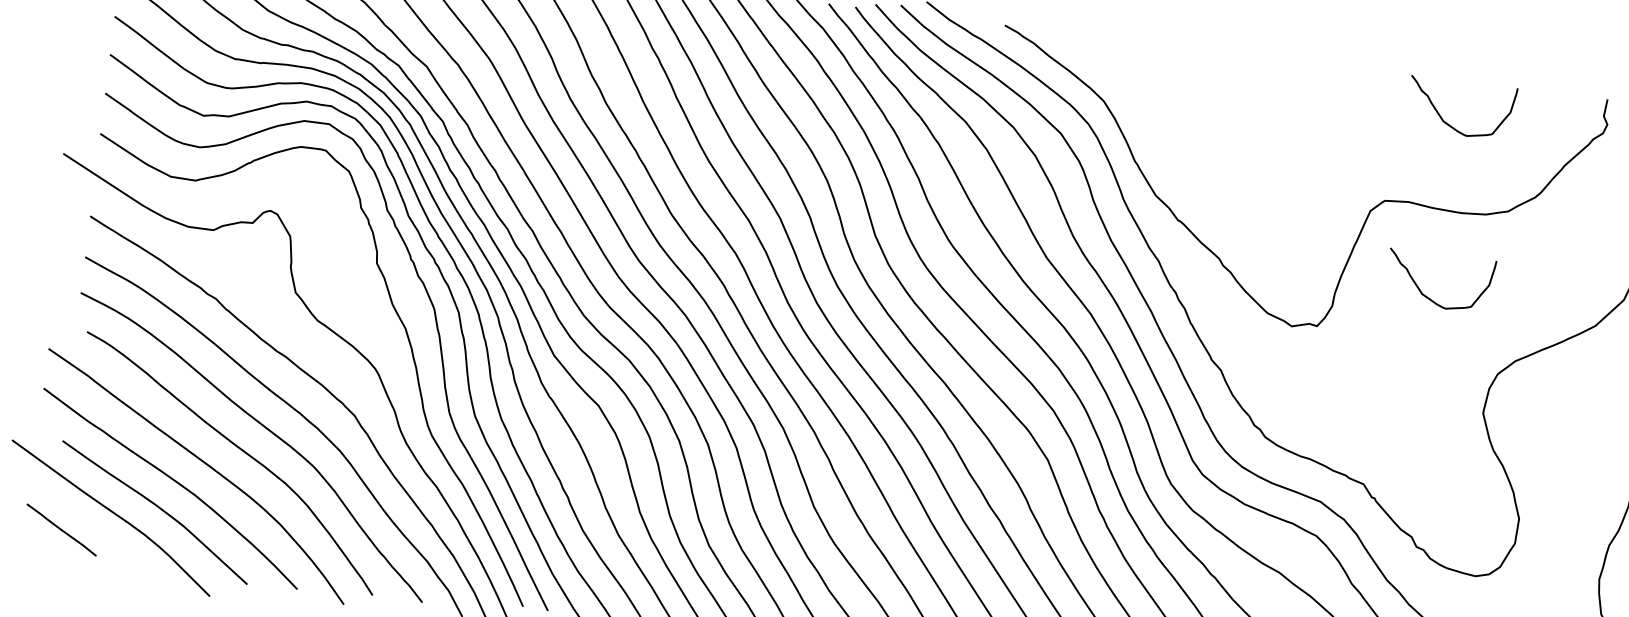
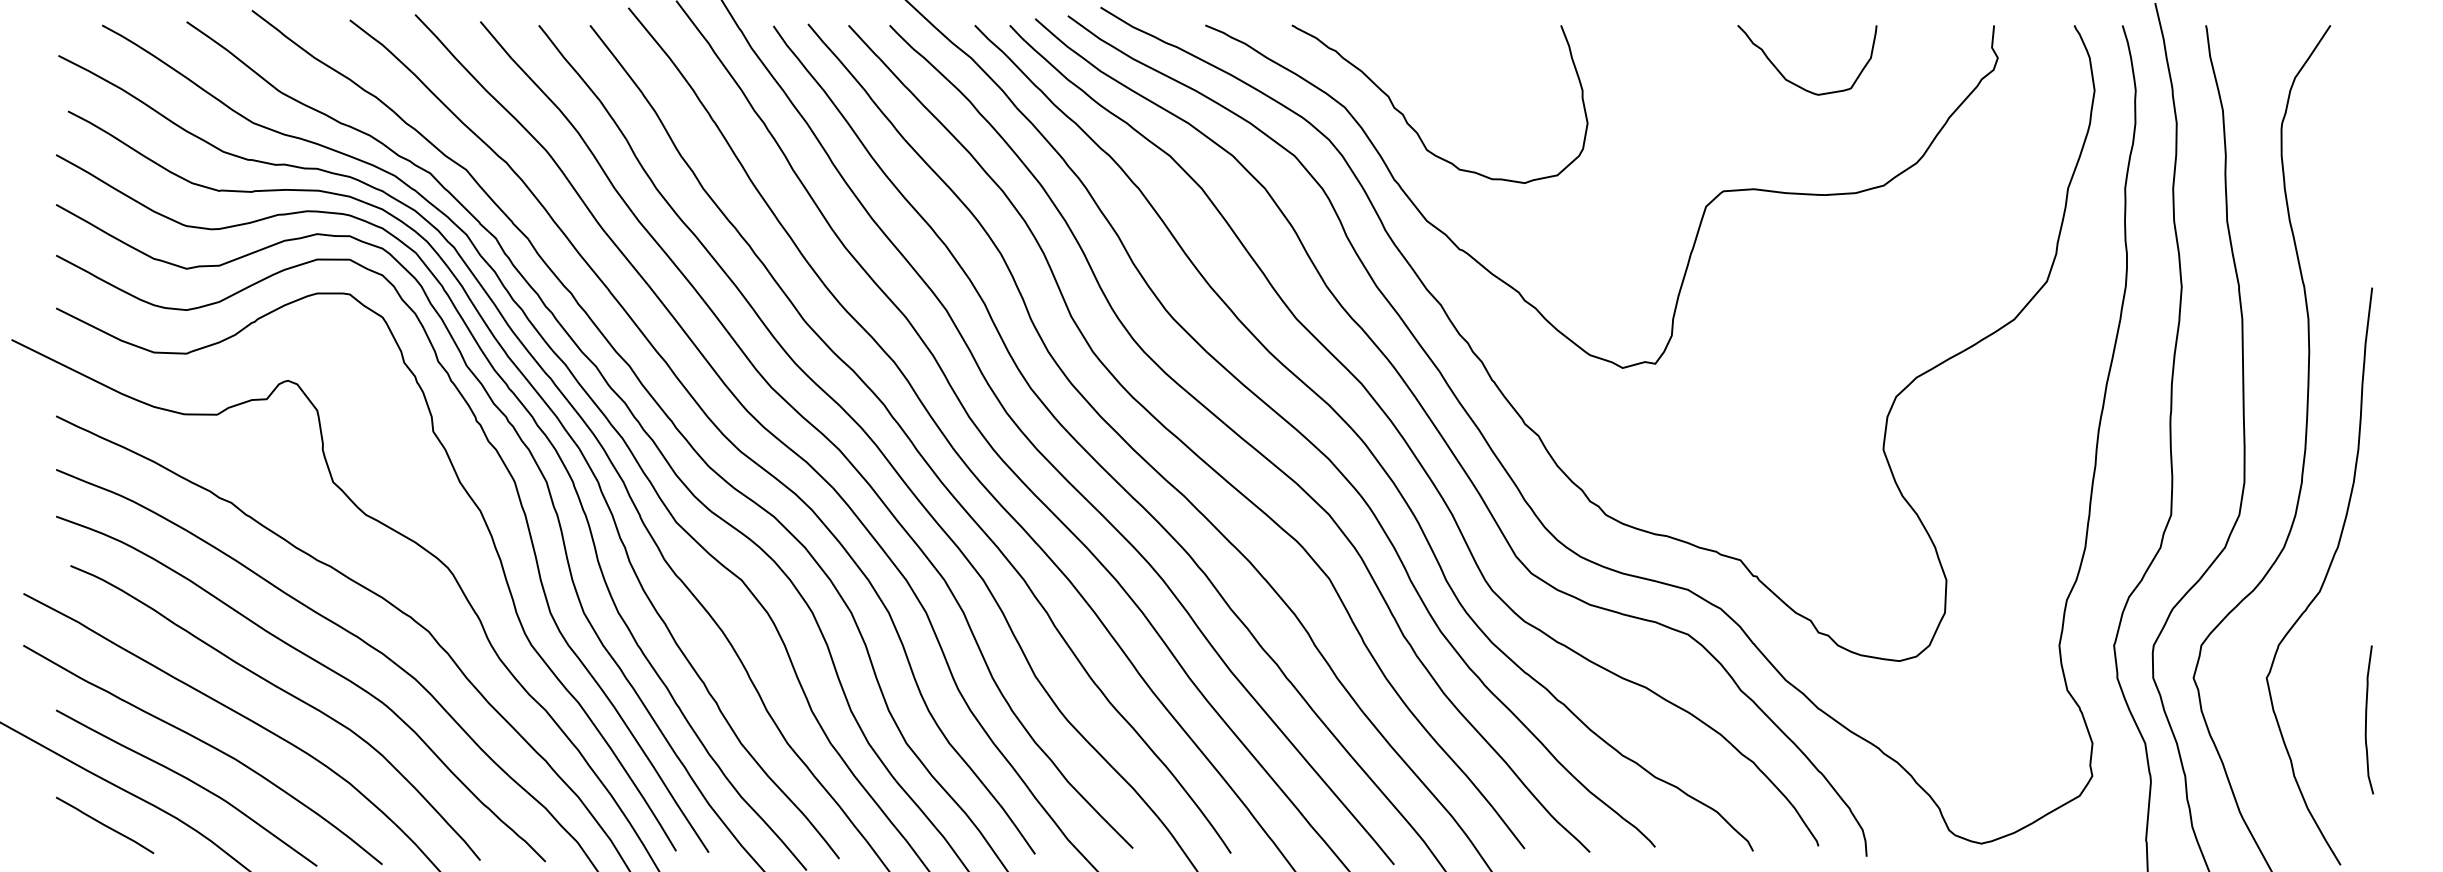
curve: (1154, 123) -> (1413, 128), added
curve: (1429, 297) -> (1795, 309), removed
line: (61, 530) -> (105, 825), moved

